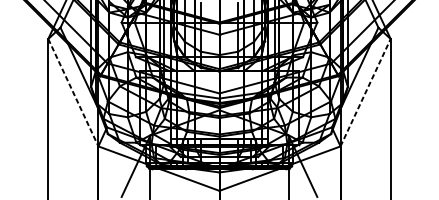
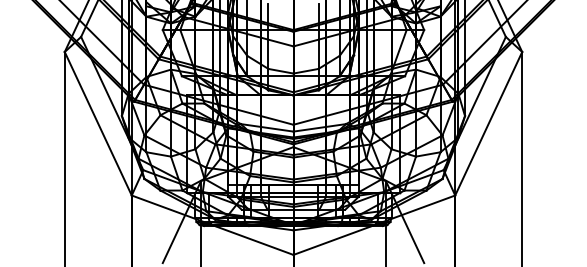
line: (365, 92) -> (488, 123), dashed -> solid
line: (73, 93) -> (98, 124), dashed -> solid

